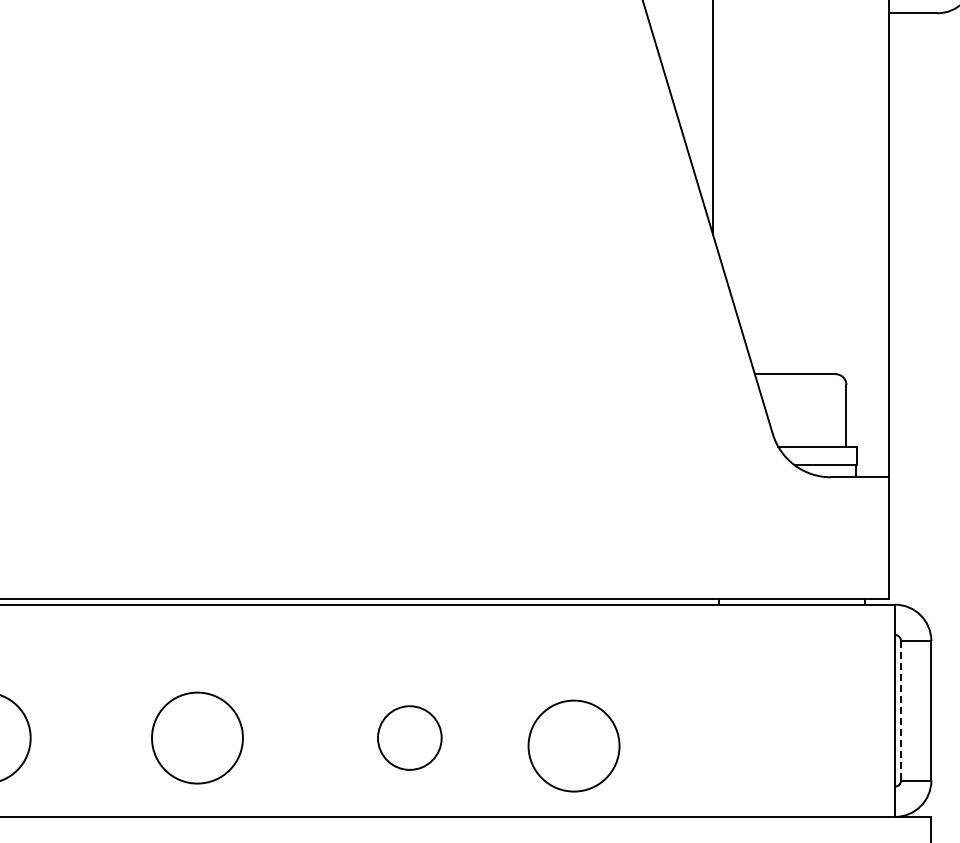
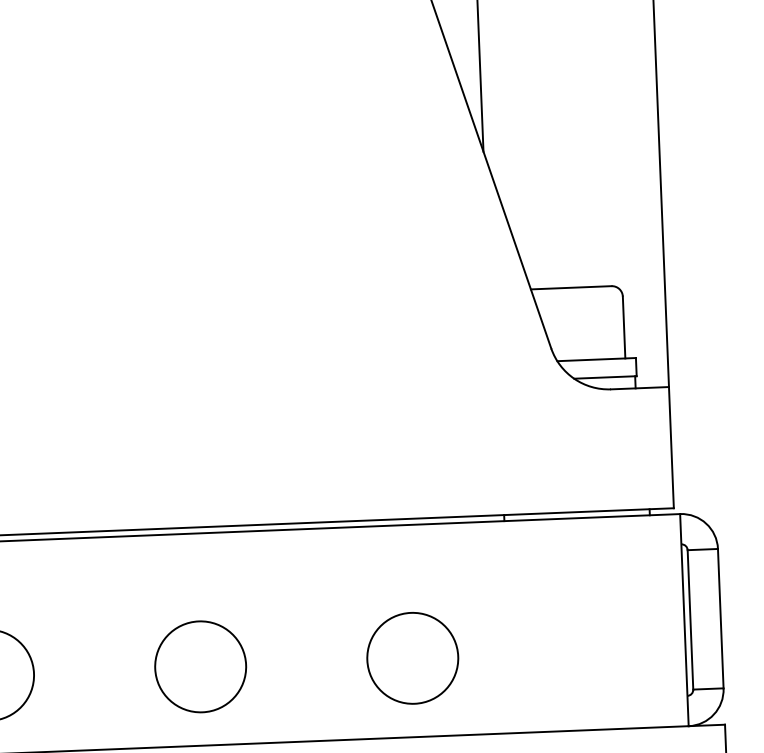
line: (901, 710) -> (690, 619), dashed -> solid
circle: (409, 737) -> (200, 666), size x1.43
circle: (573, 745) -> (412, 657), moved

